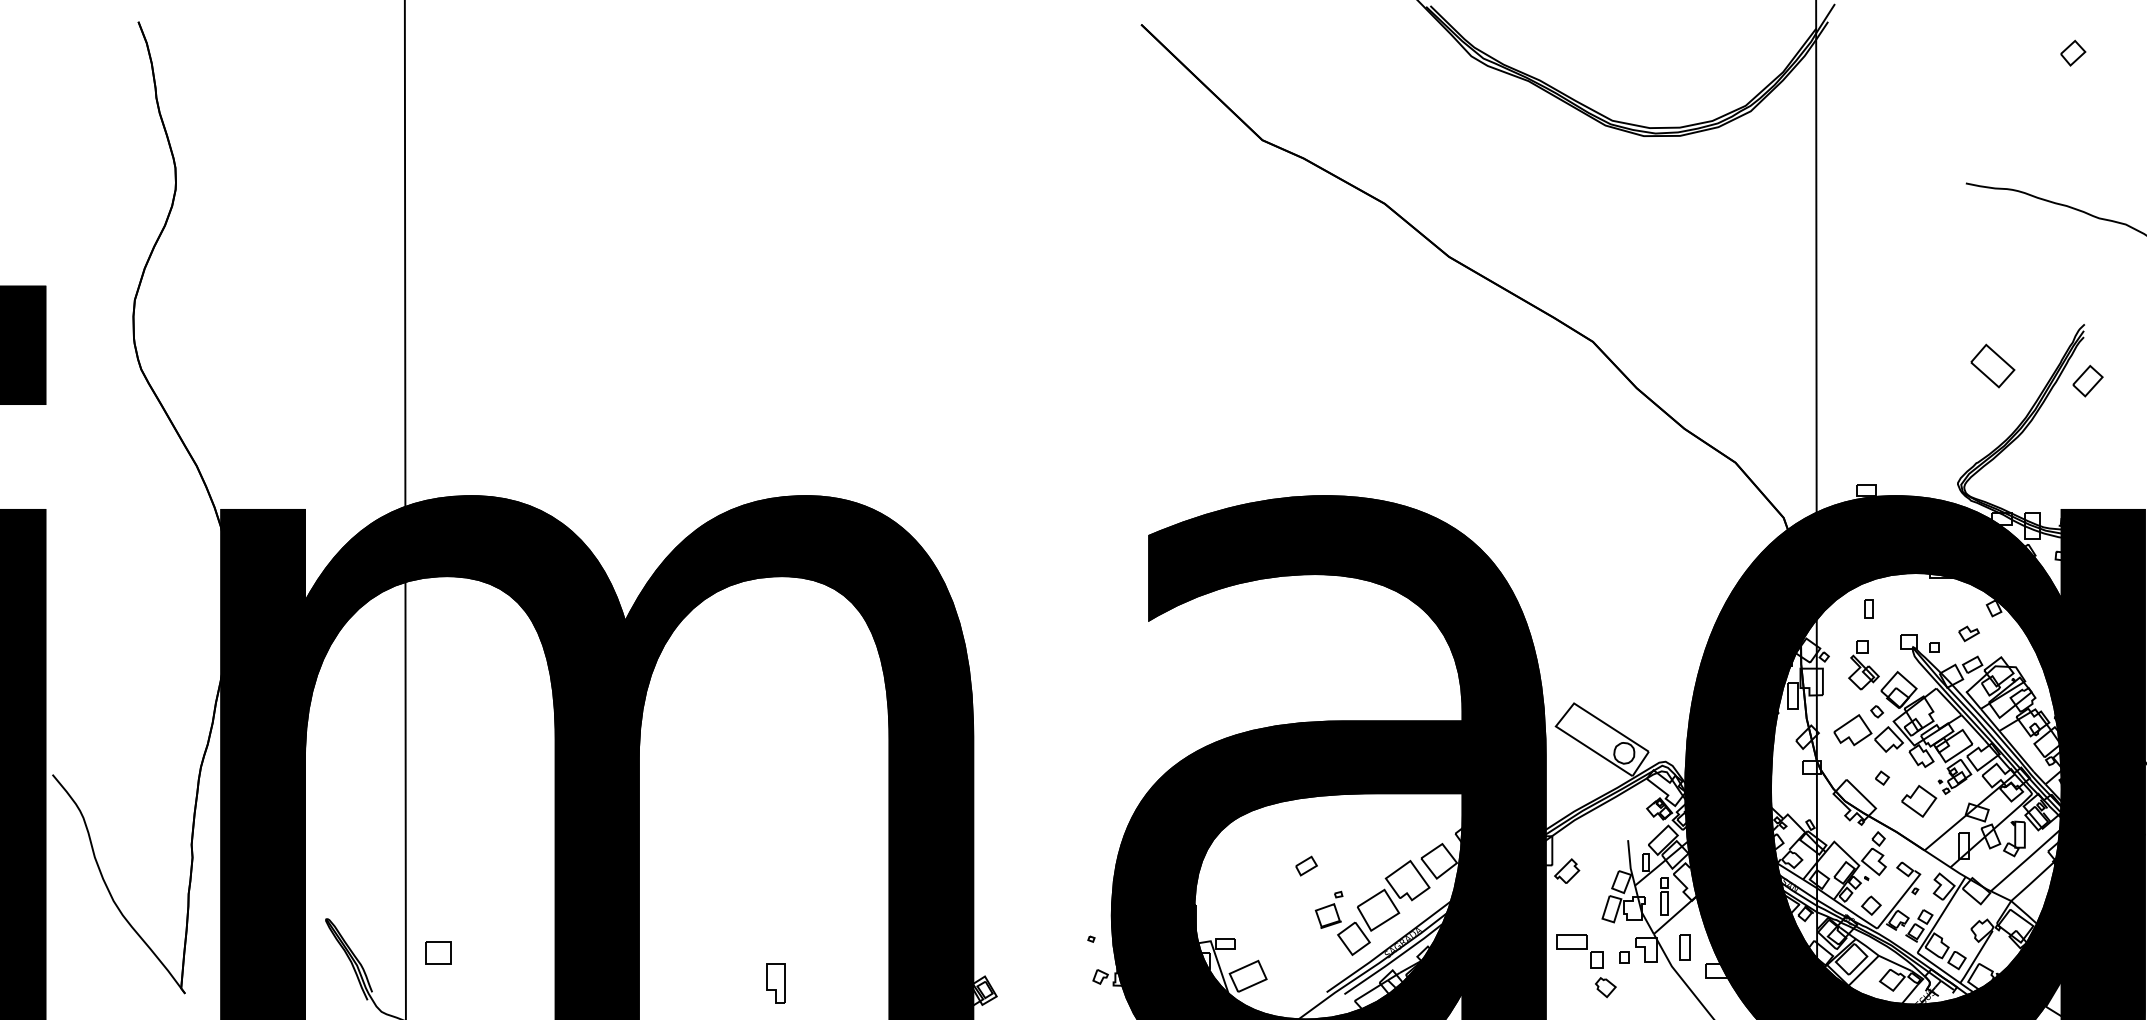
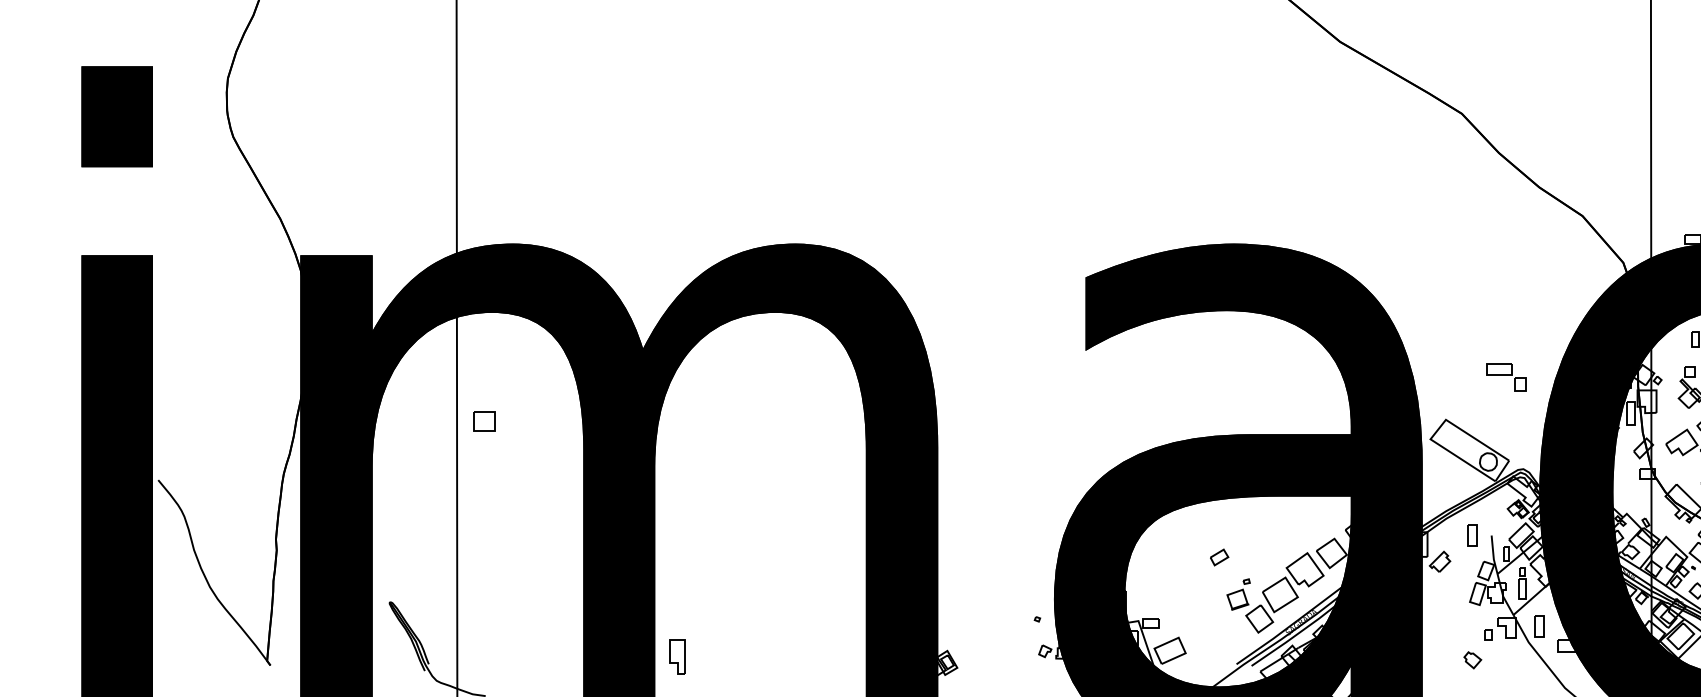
part: (1605, 840) -> (1472, 535), added
part: (1579, 951) -> (1505, 377), moved
part: (438, 952) -> (484, 420), moved
part: (775, 983) -> (677, 656), moved

